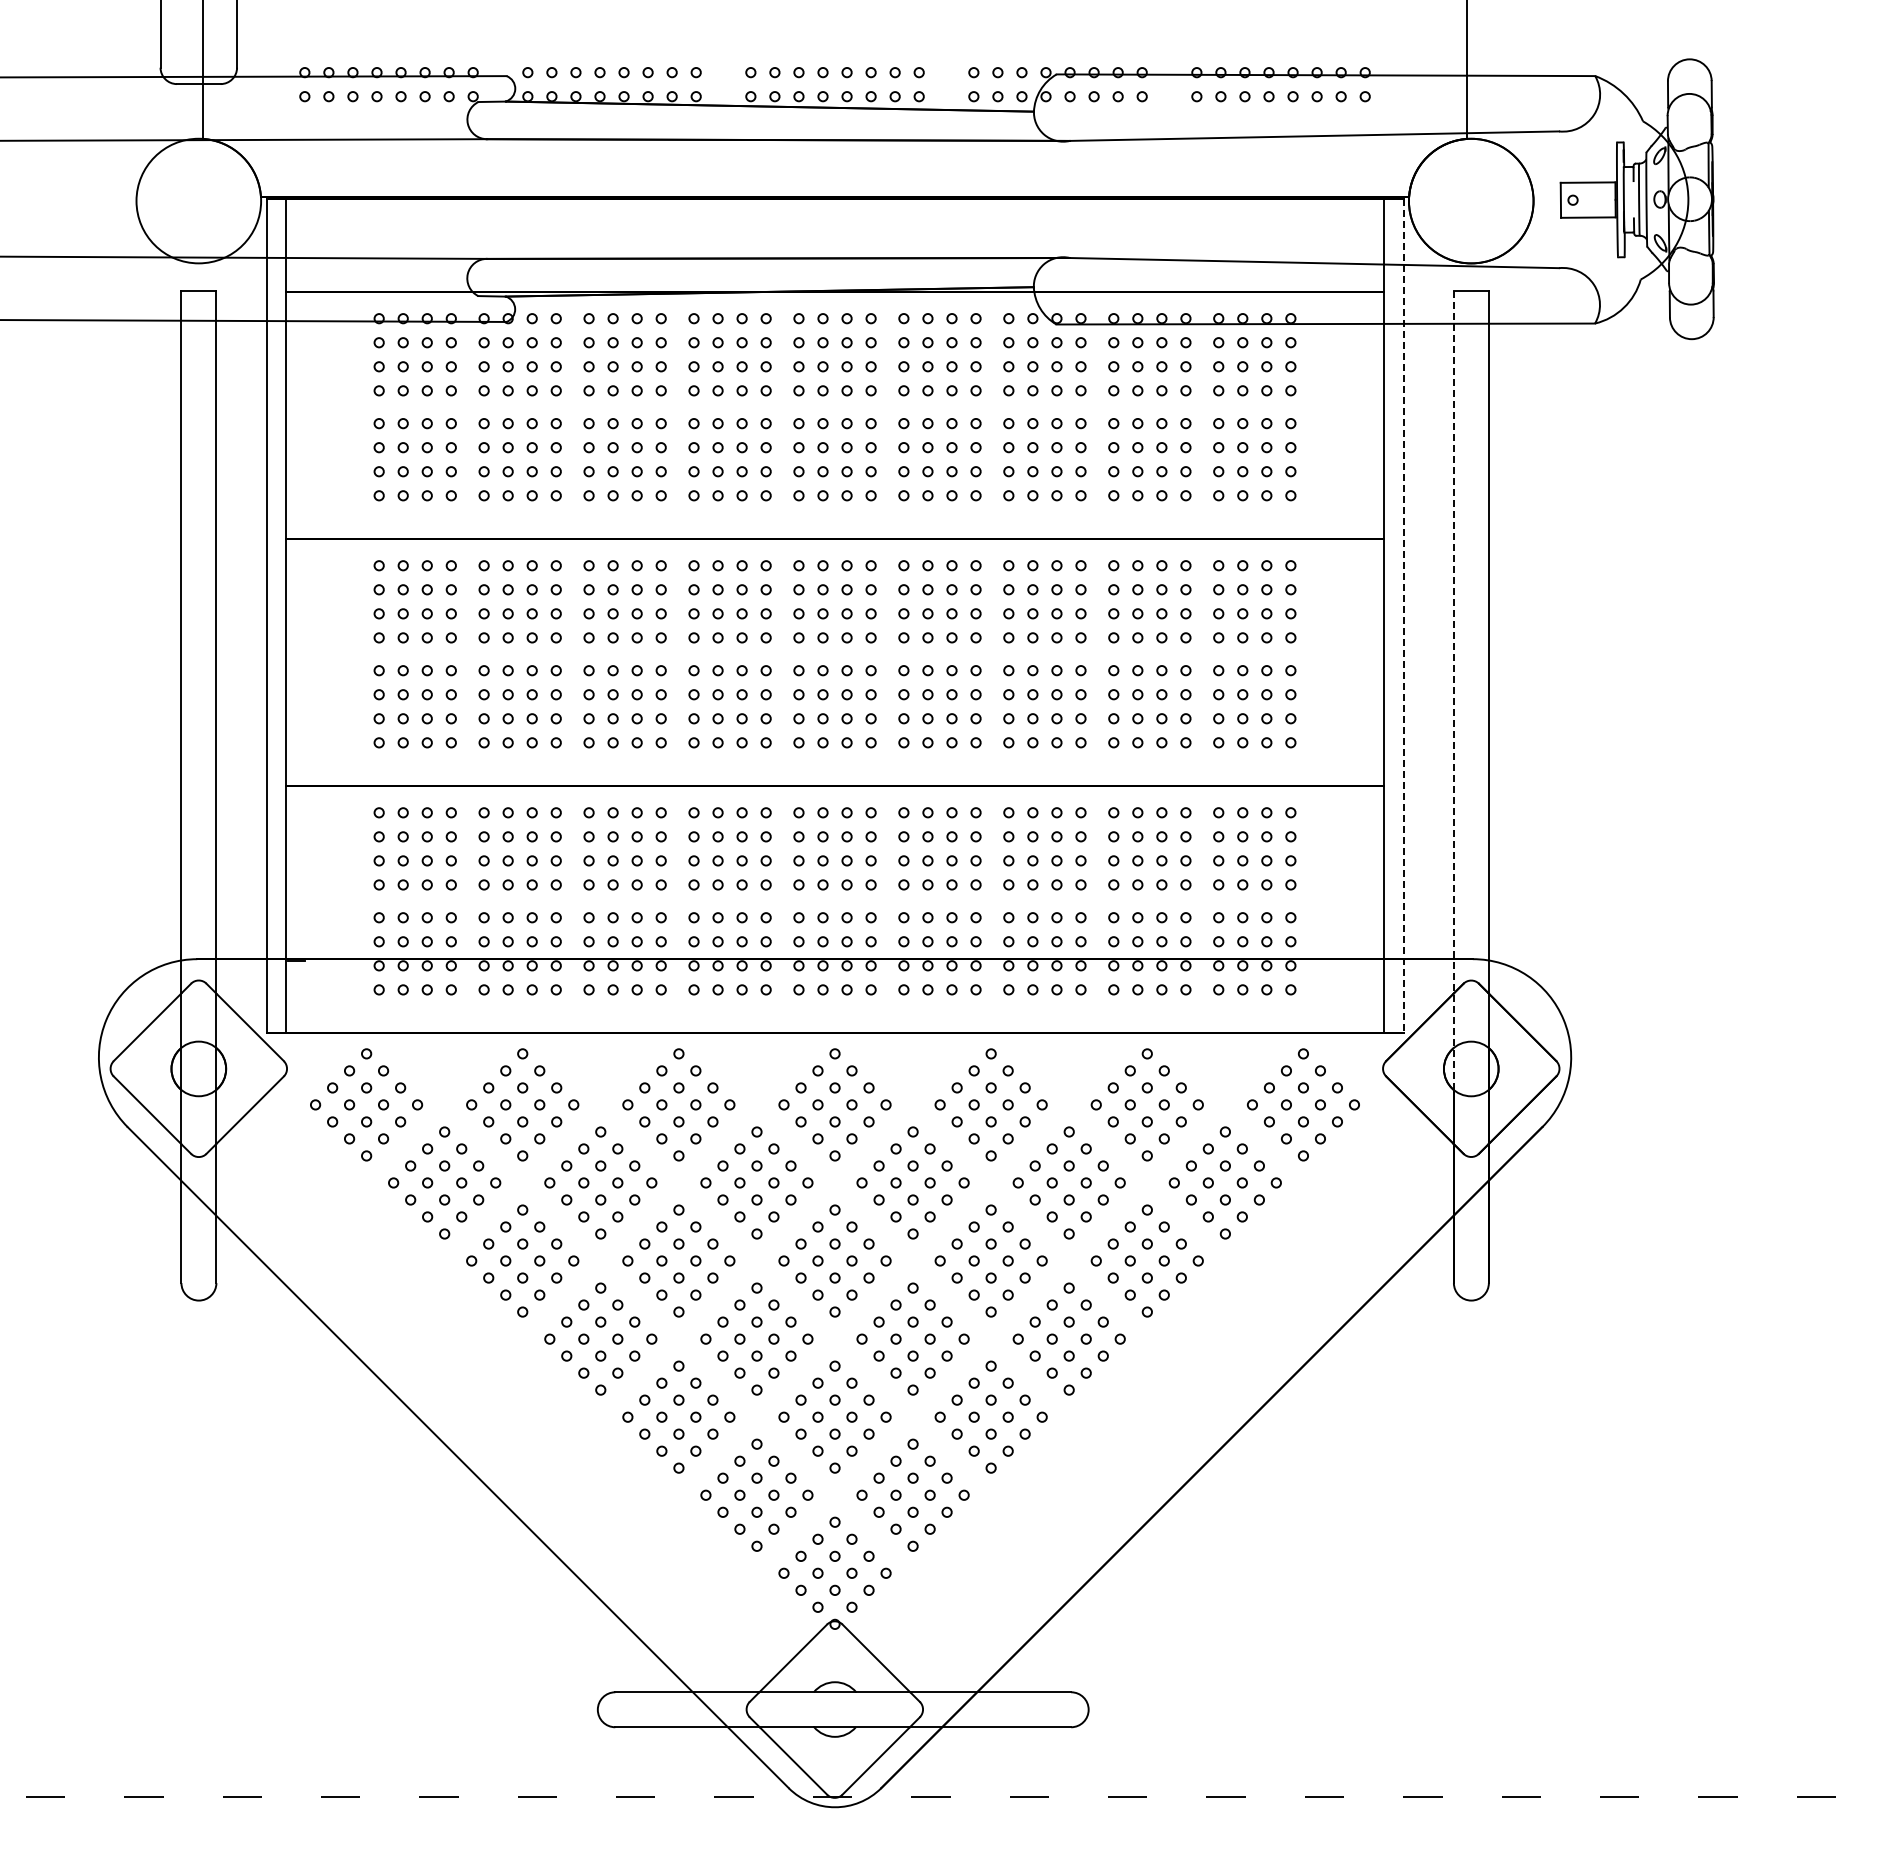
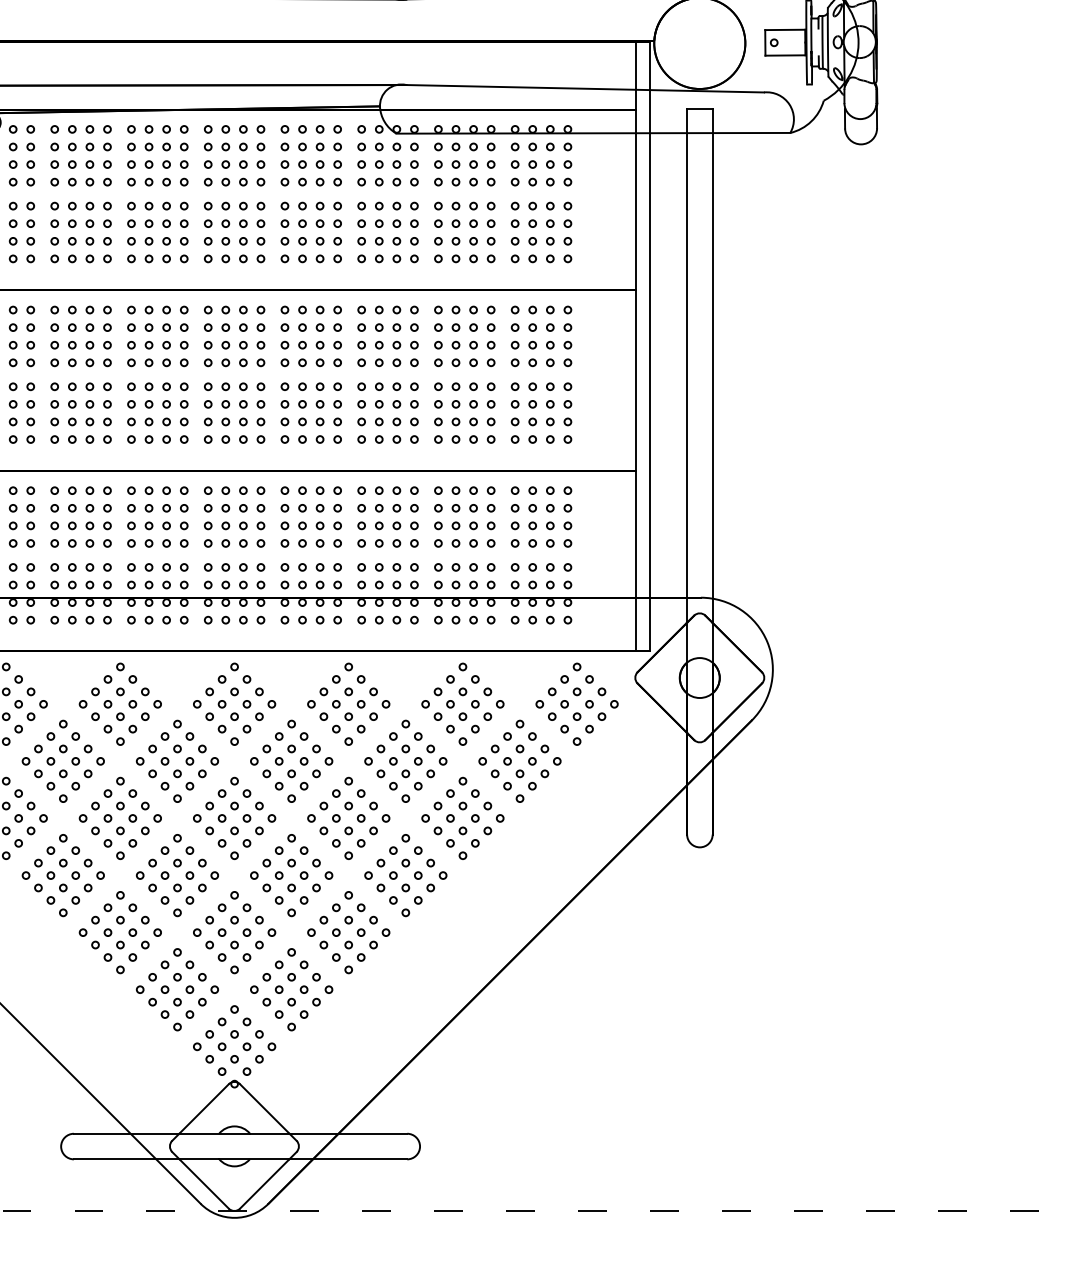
line: (1403, 615) -> (650, 346), dashed -> solid
line: (1453, 690) -> (686, 401), dashed -> solid

